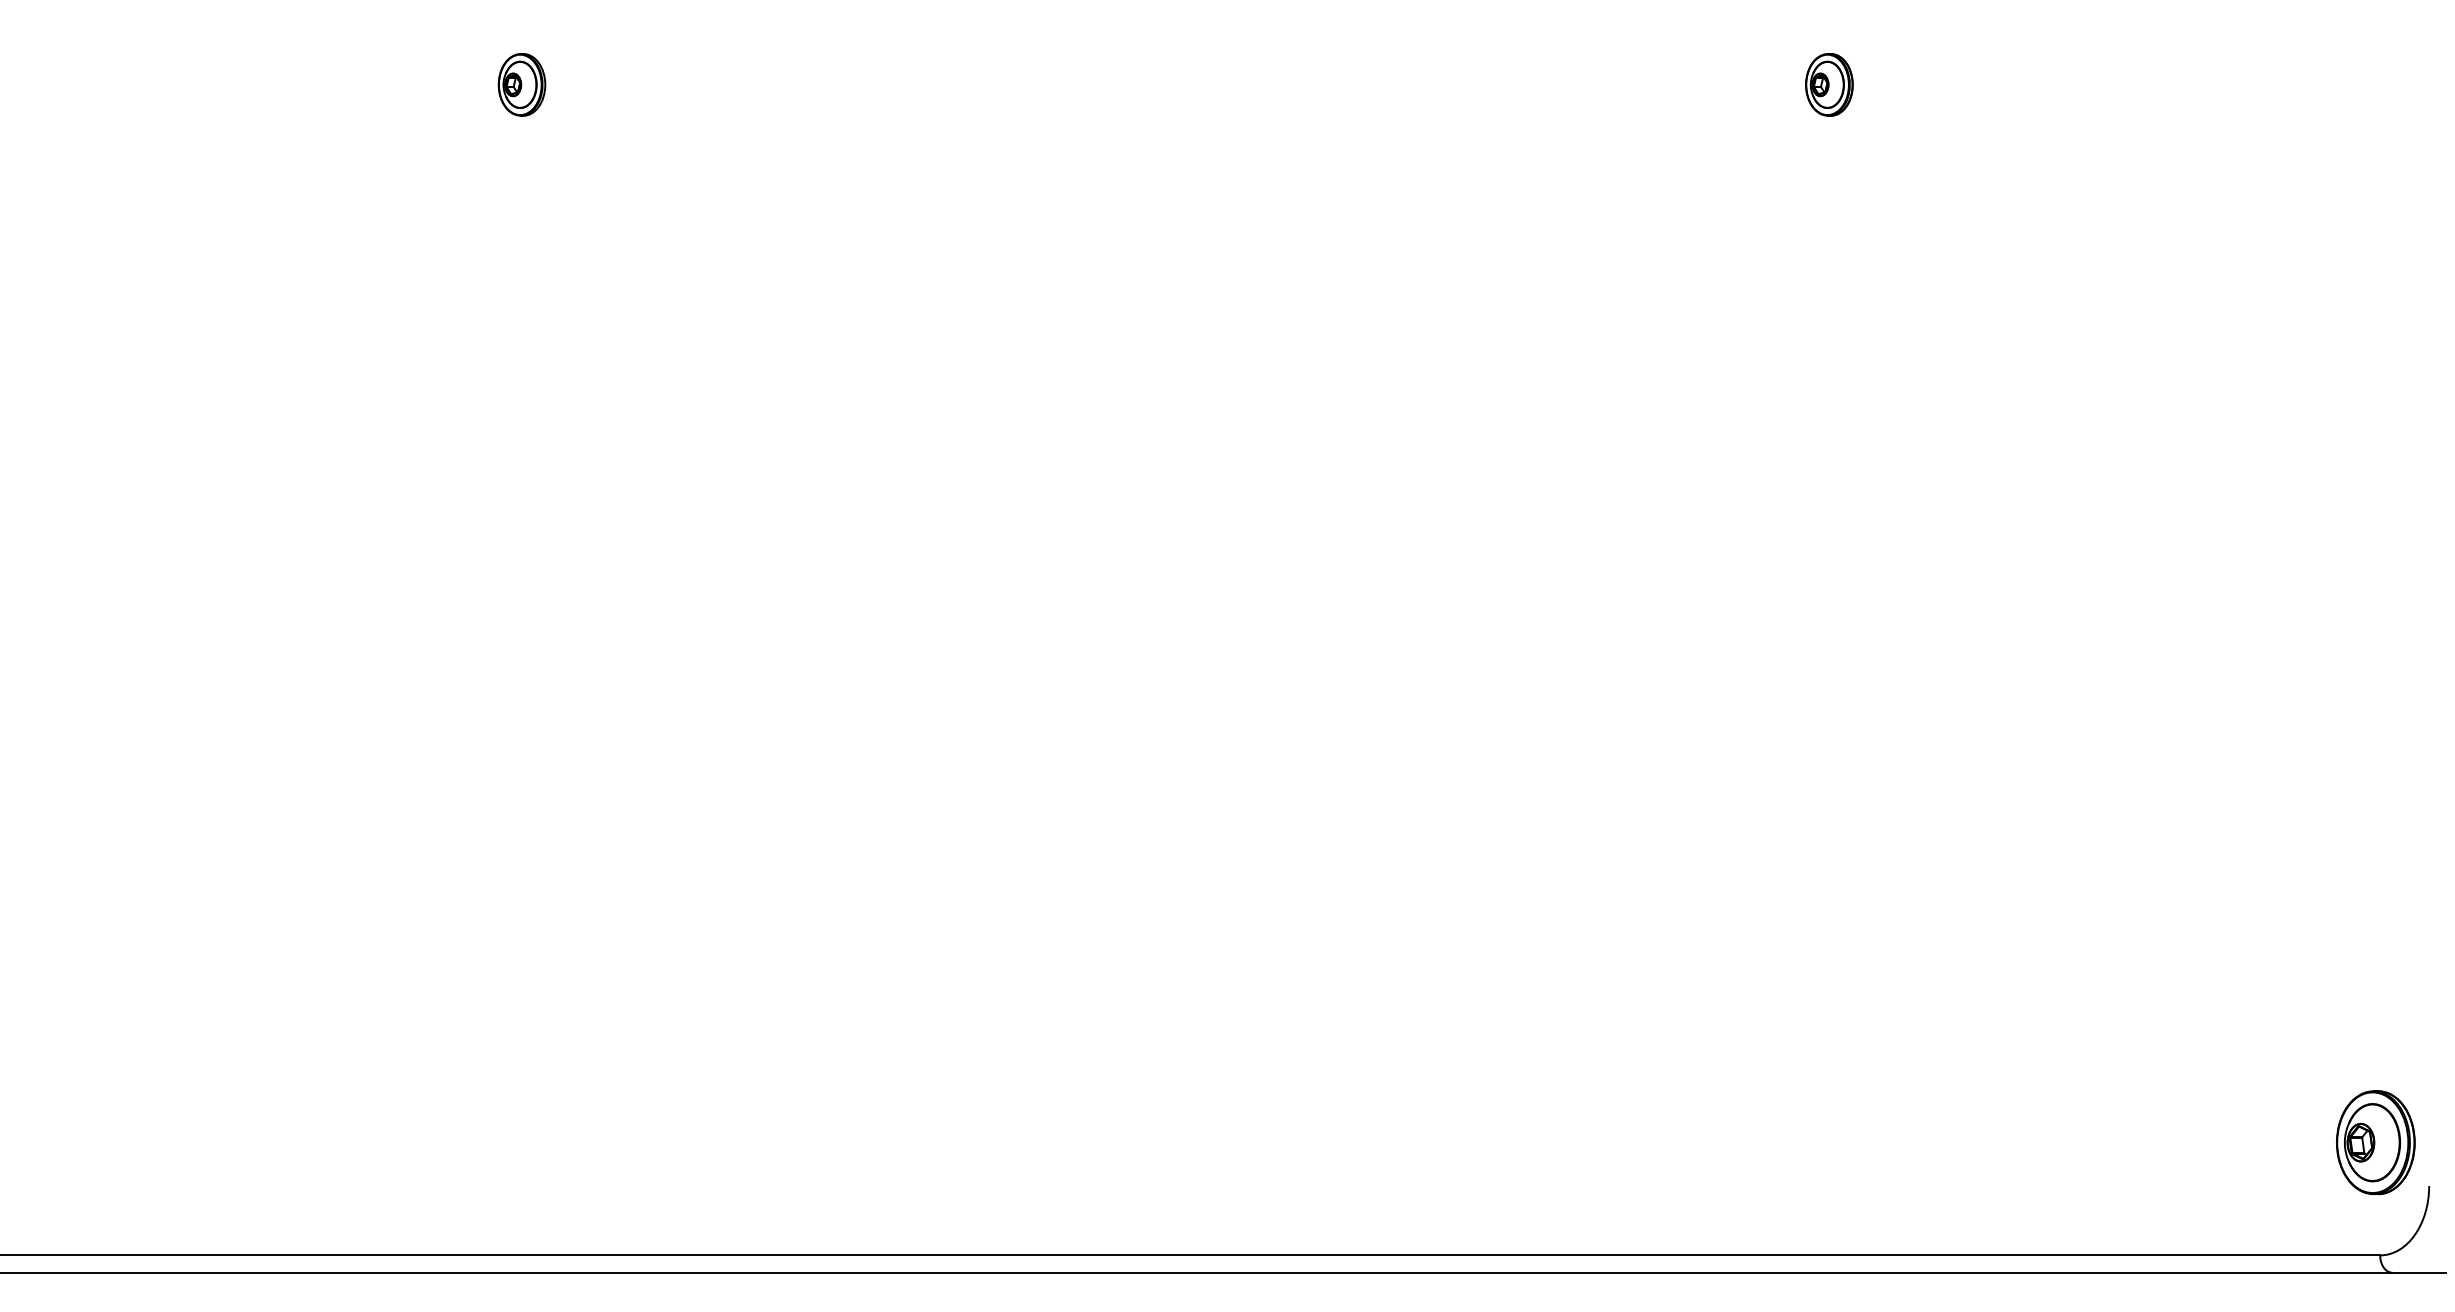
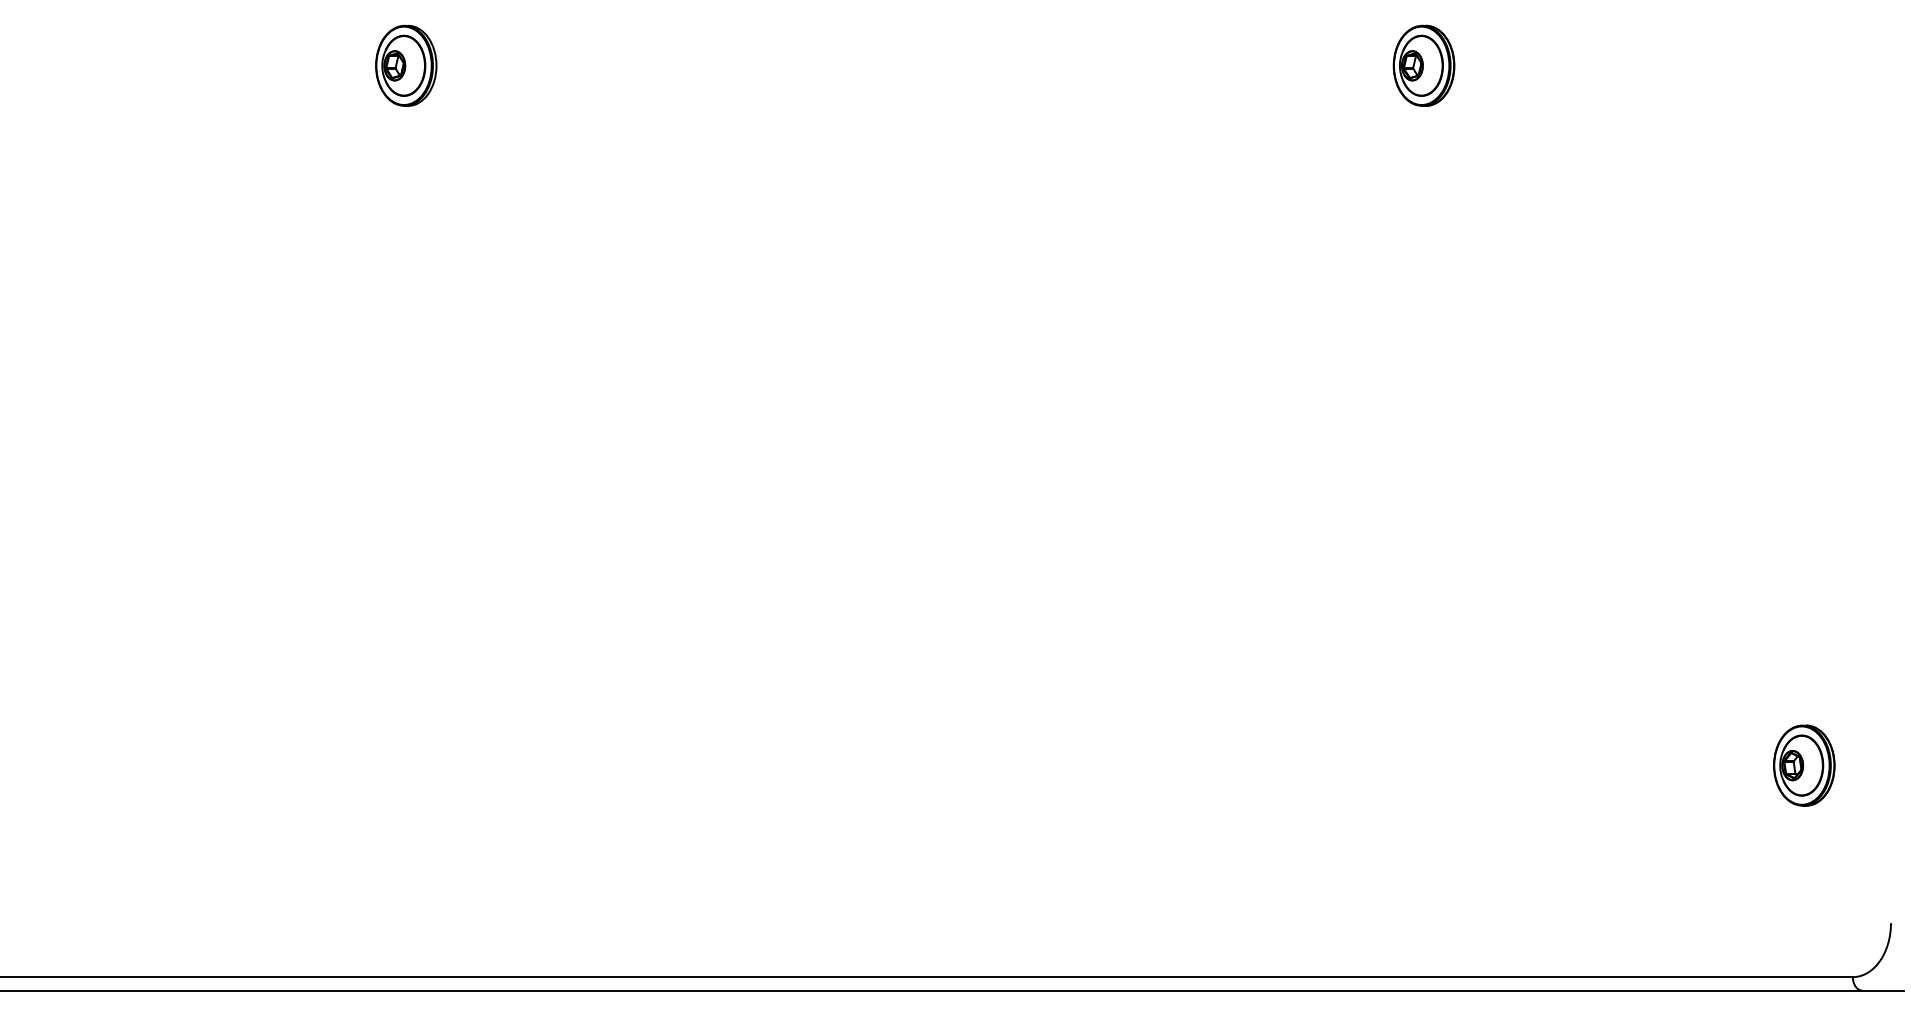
part: (521, 84) -> (405, 65), size x1.67
part: (1829, 84) -> (1424, 65), size x1.67
part: (2375, 1142) -> (1804, 765), moved

